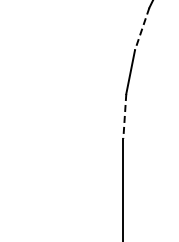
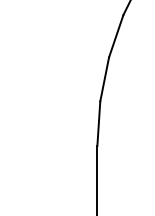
line: (142, 29) -> (116, 36), dashed -> solid
line: (124, 116) -> (98, 123), dashed -> solid

